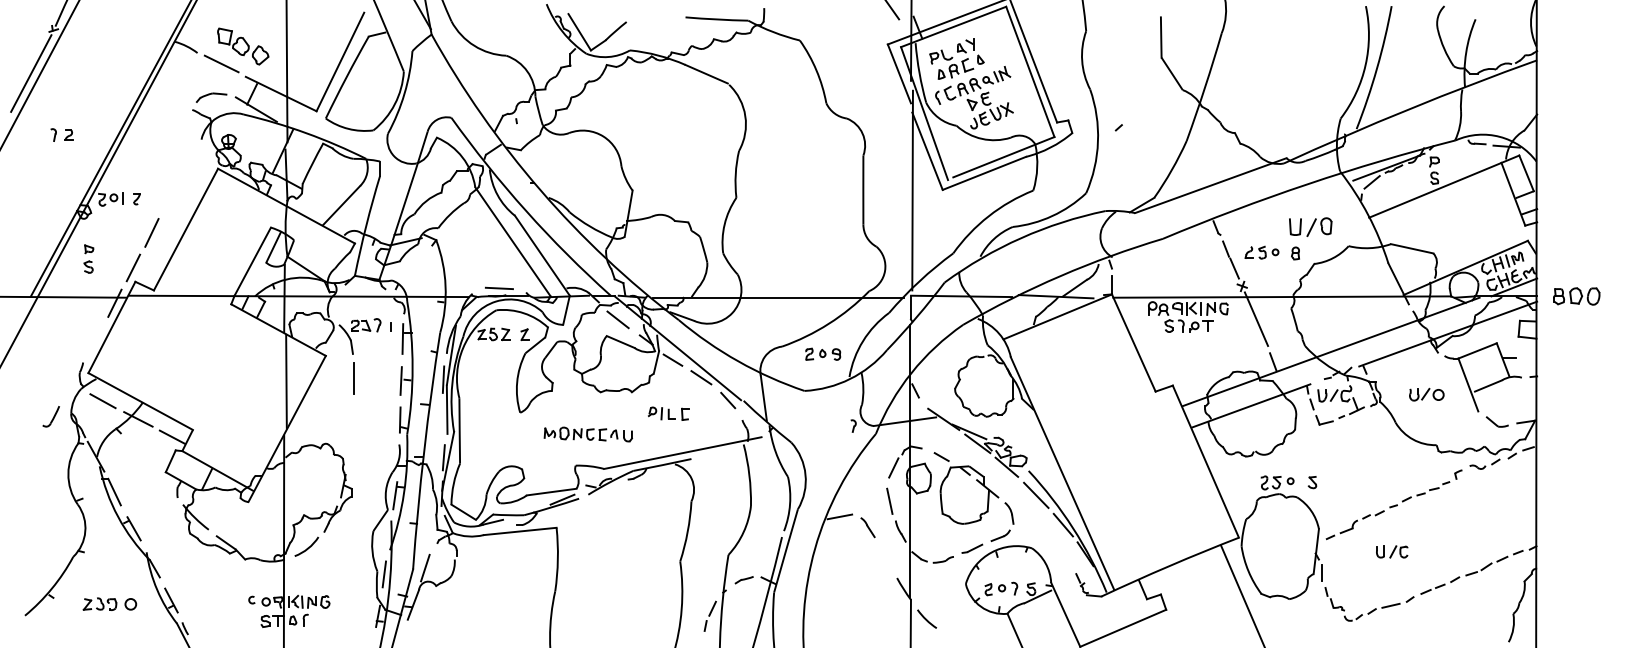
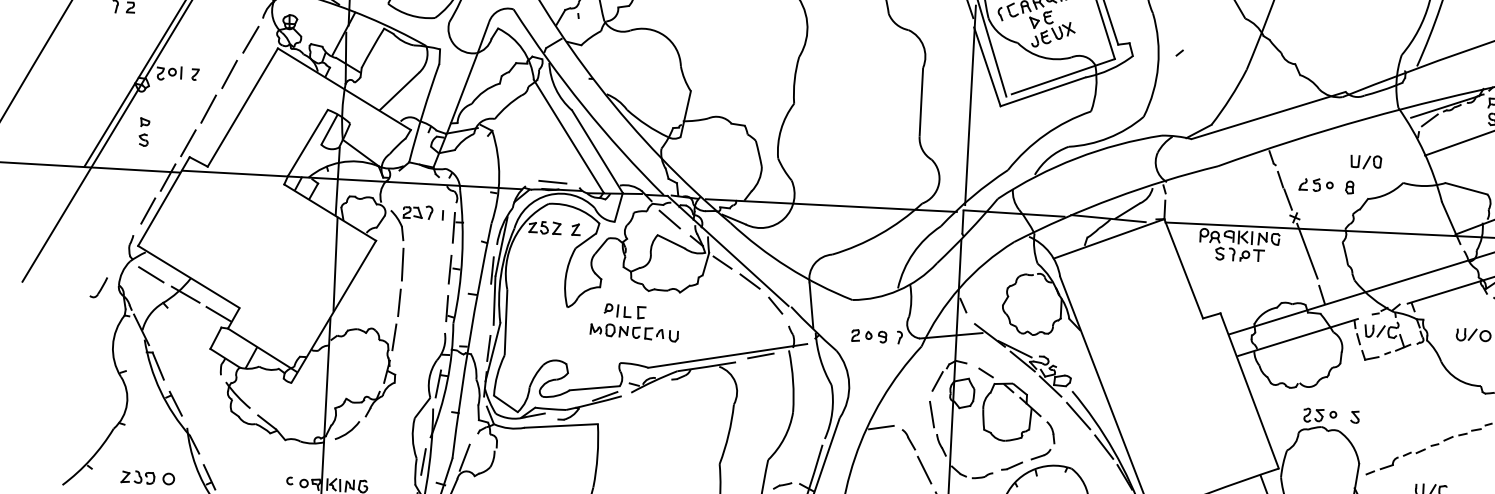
line: (190, 161) -> (250, 39), added
line: (170, 197) -> (228, 74), added
part: (1310, 227) -> (1366, 162), size x0.71
line: (96, 337) -> (148, 210), added
part: (823, 353) -> (869, 335), moved
part: (668, 413) -> (624, 311), moved
line: (351, 416) -> (398, 302), added
line: (348, 451) -> (393, 337), added
line: (715, 451) -> (760, 355), added
line: (884, 557) -> (923, 470), added

